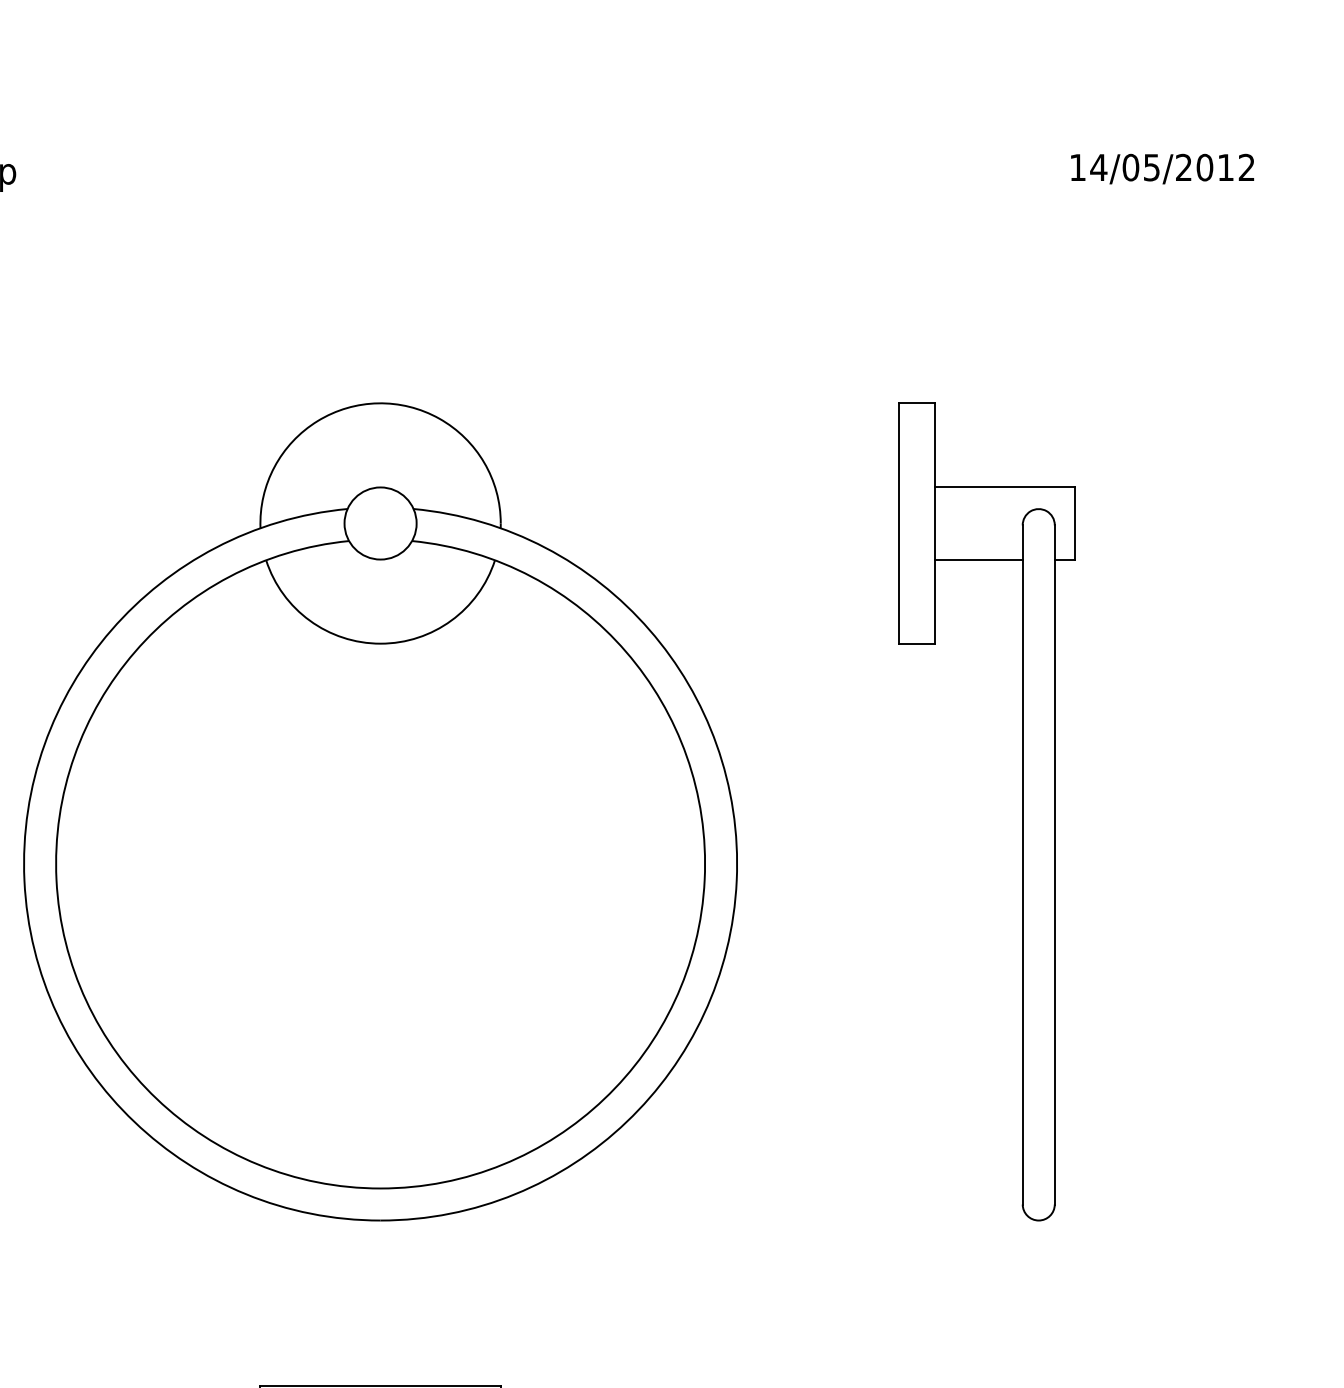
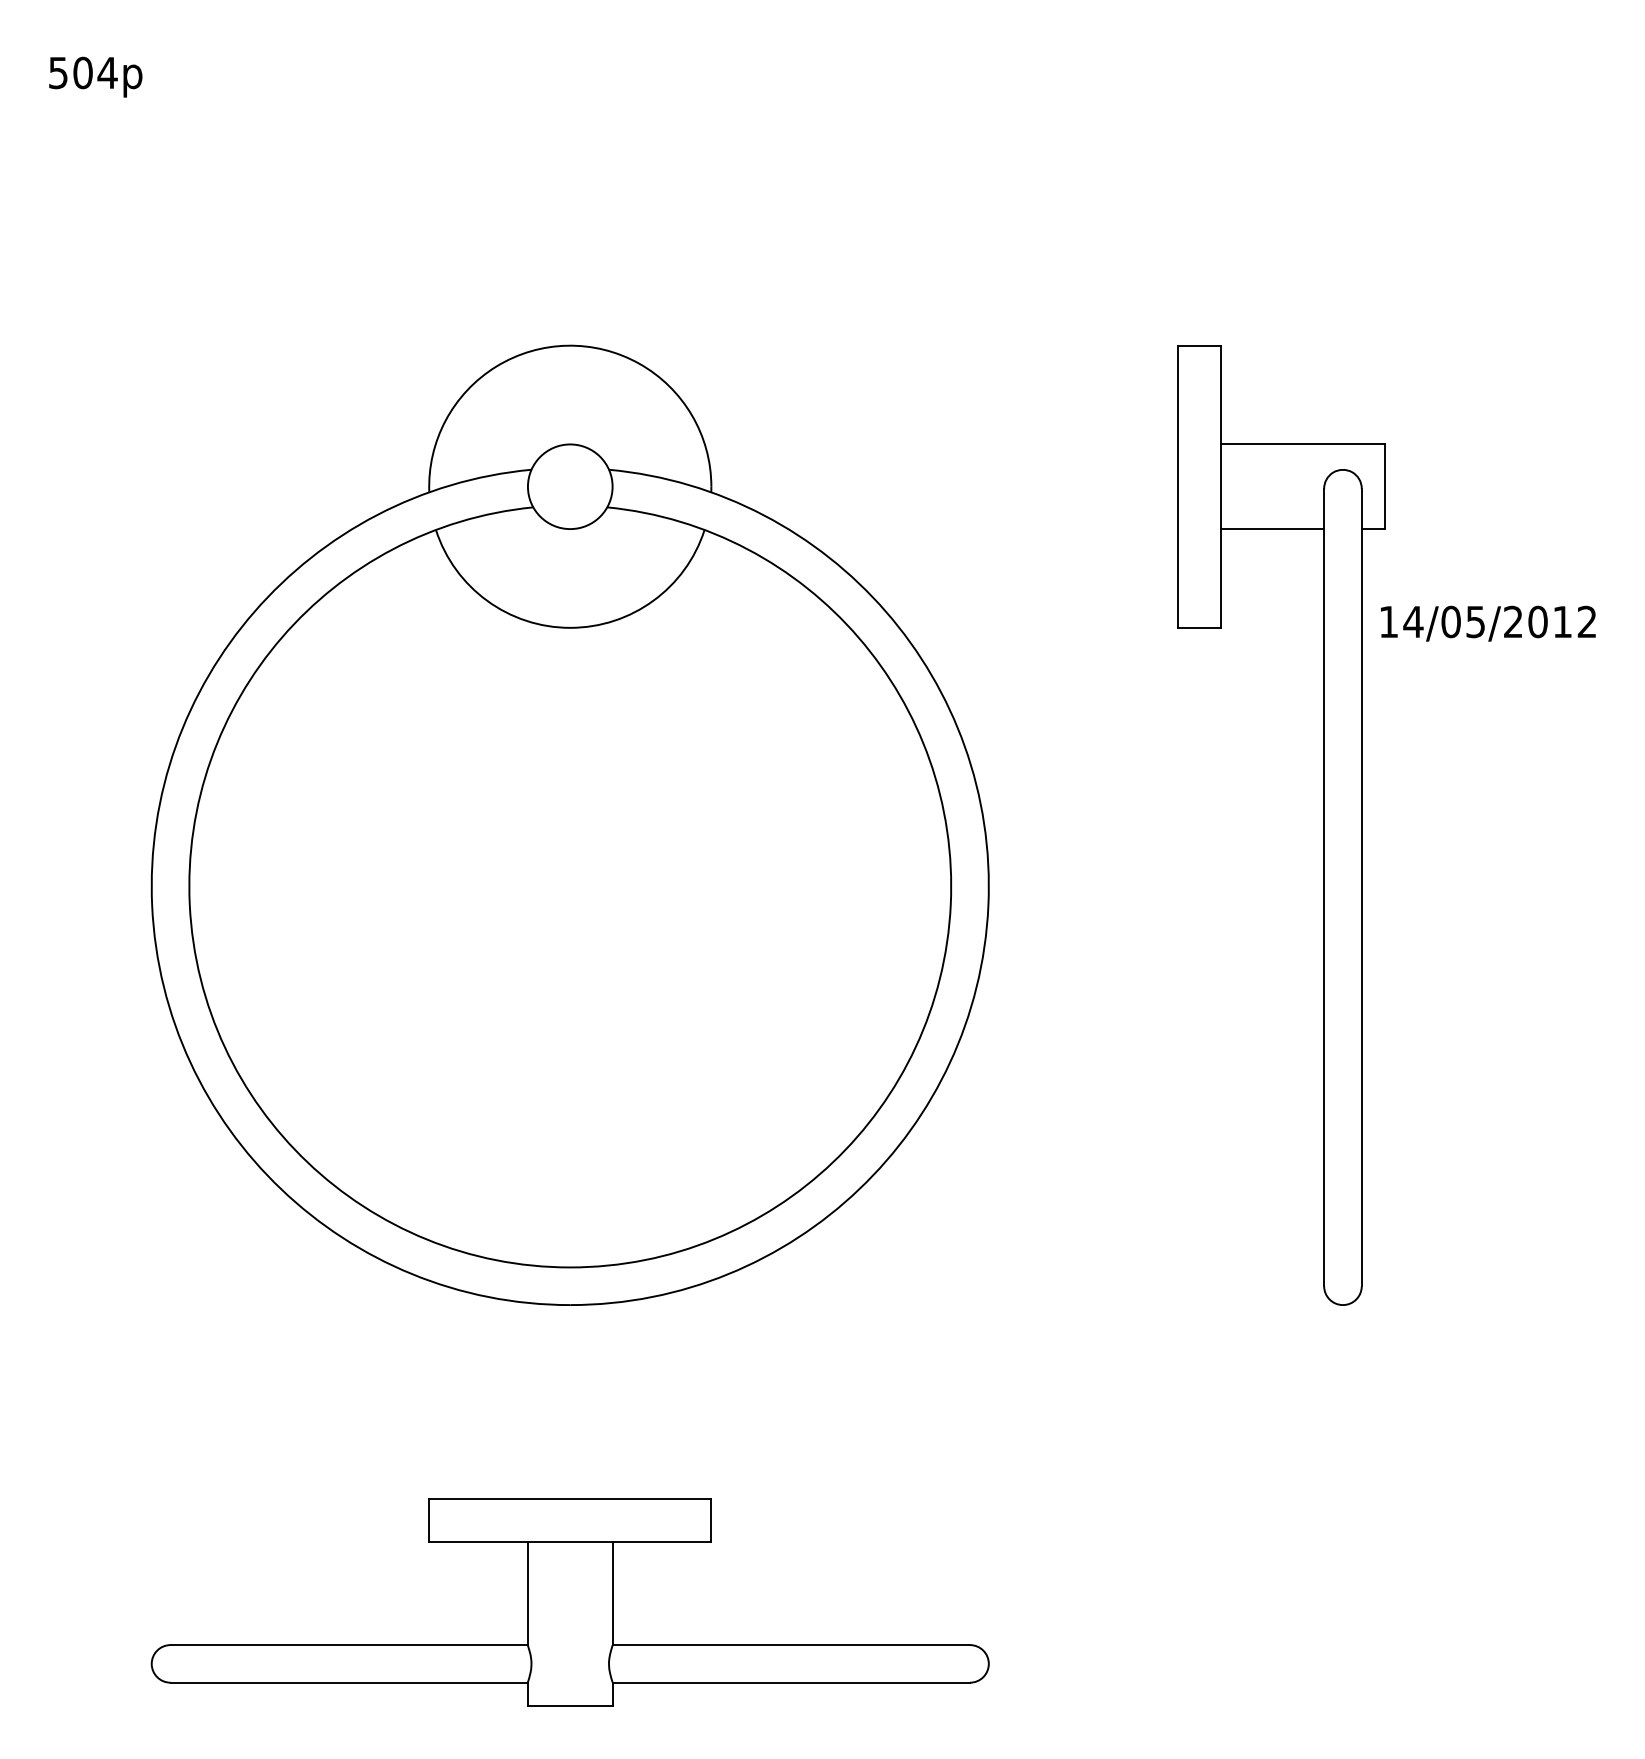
text: (1162, 168) -> (1488, 623), moved

